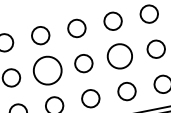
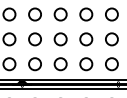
circle: (120, 56) -> (86, 39), size x0.71
circle: (46, 71) -> (34, 39), size x0.62

